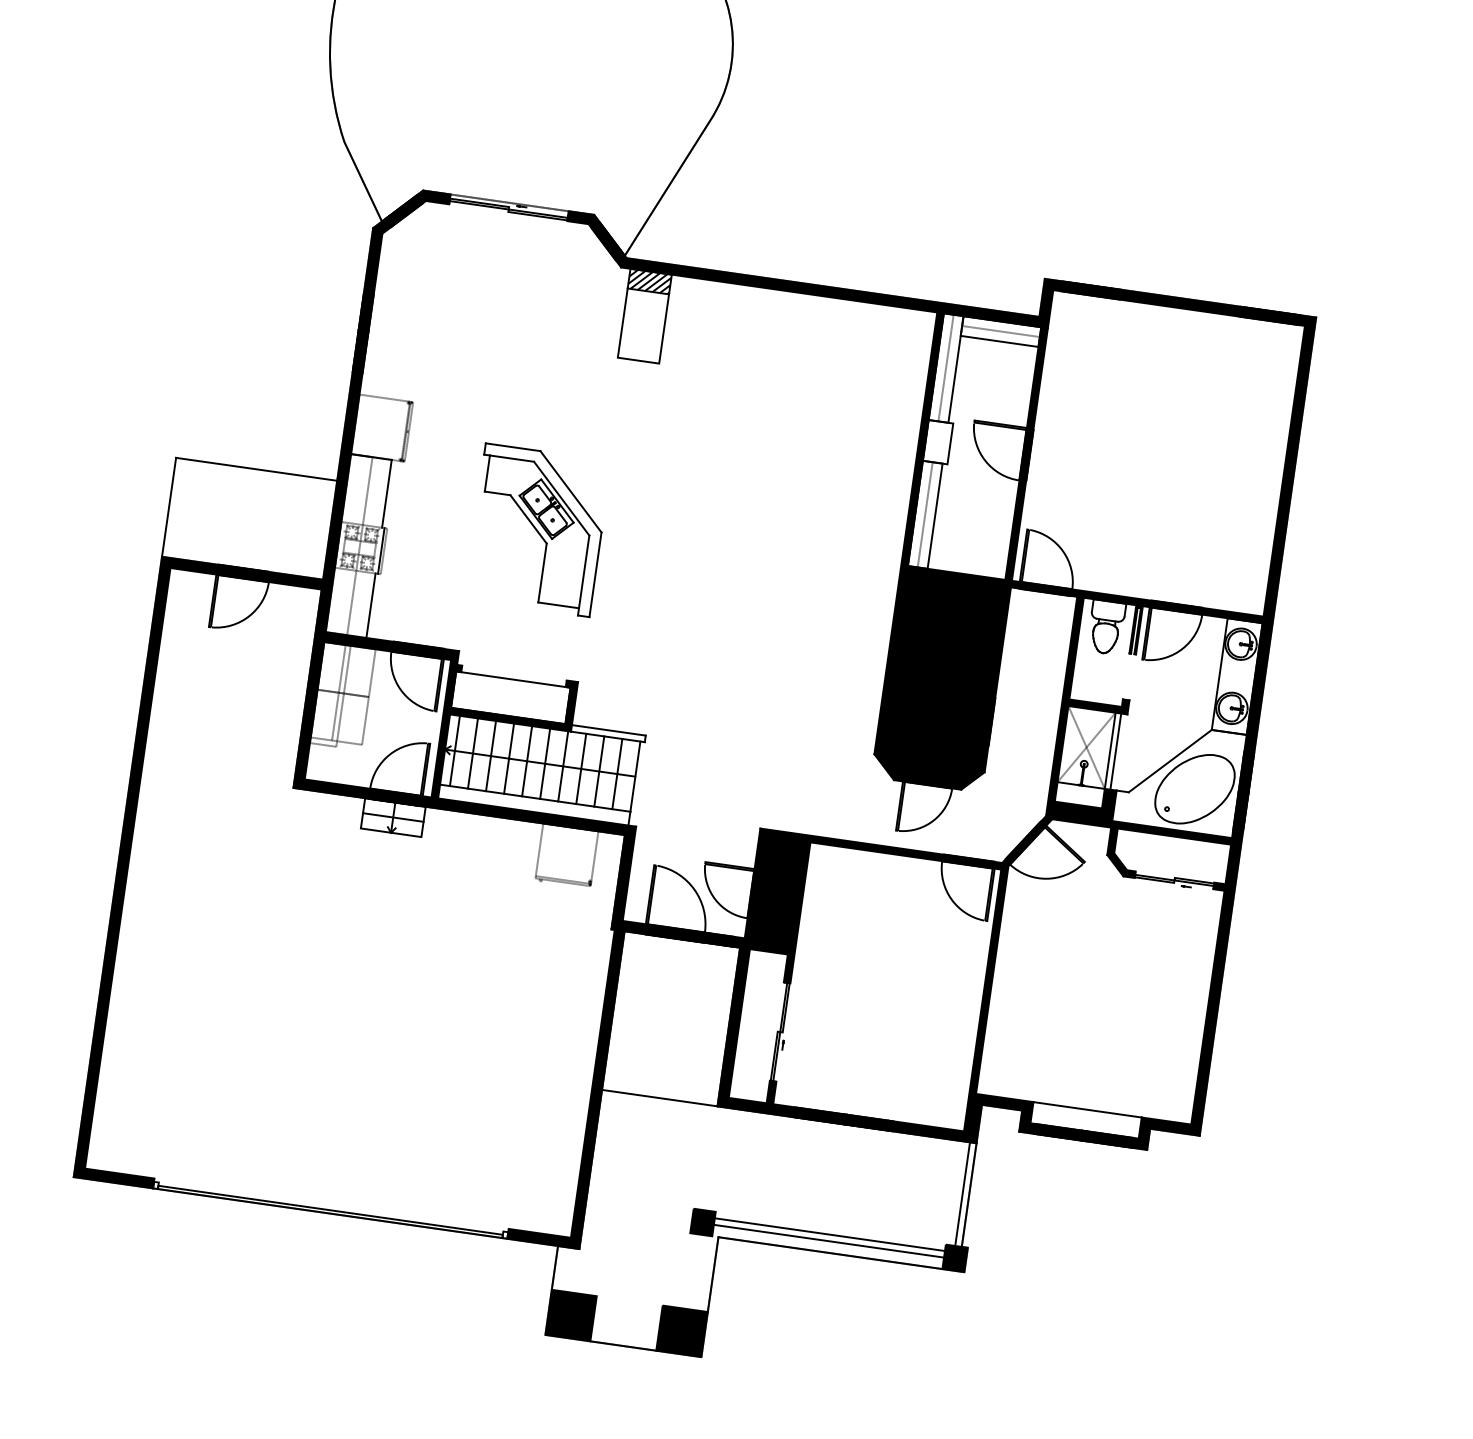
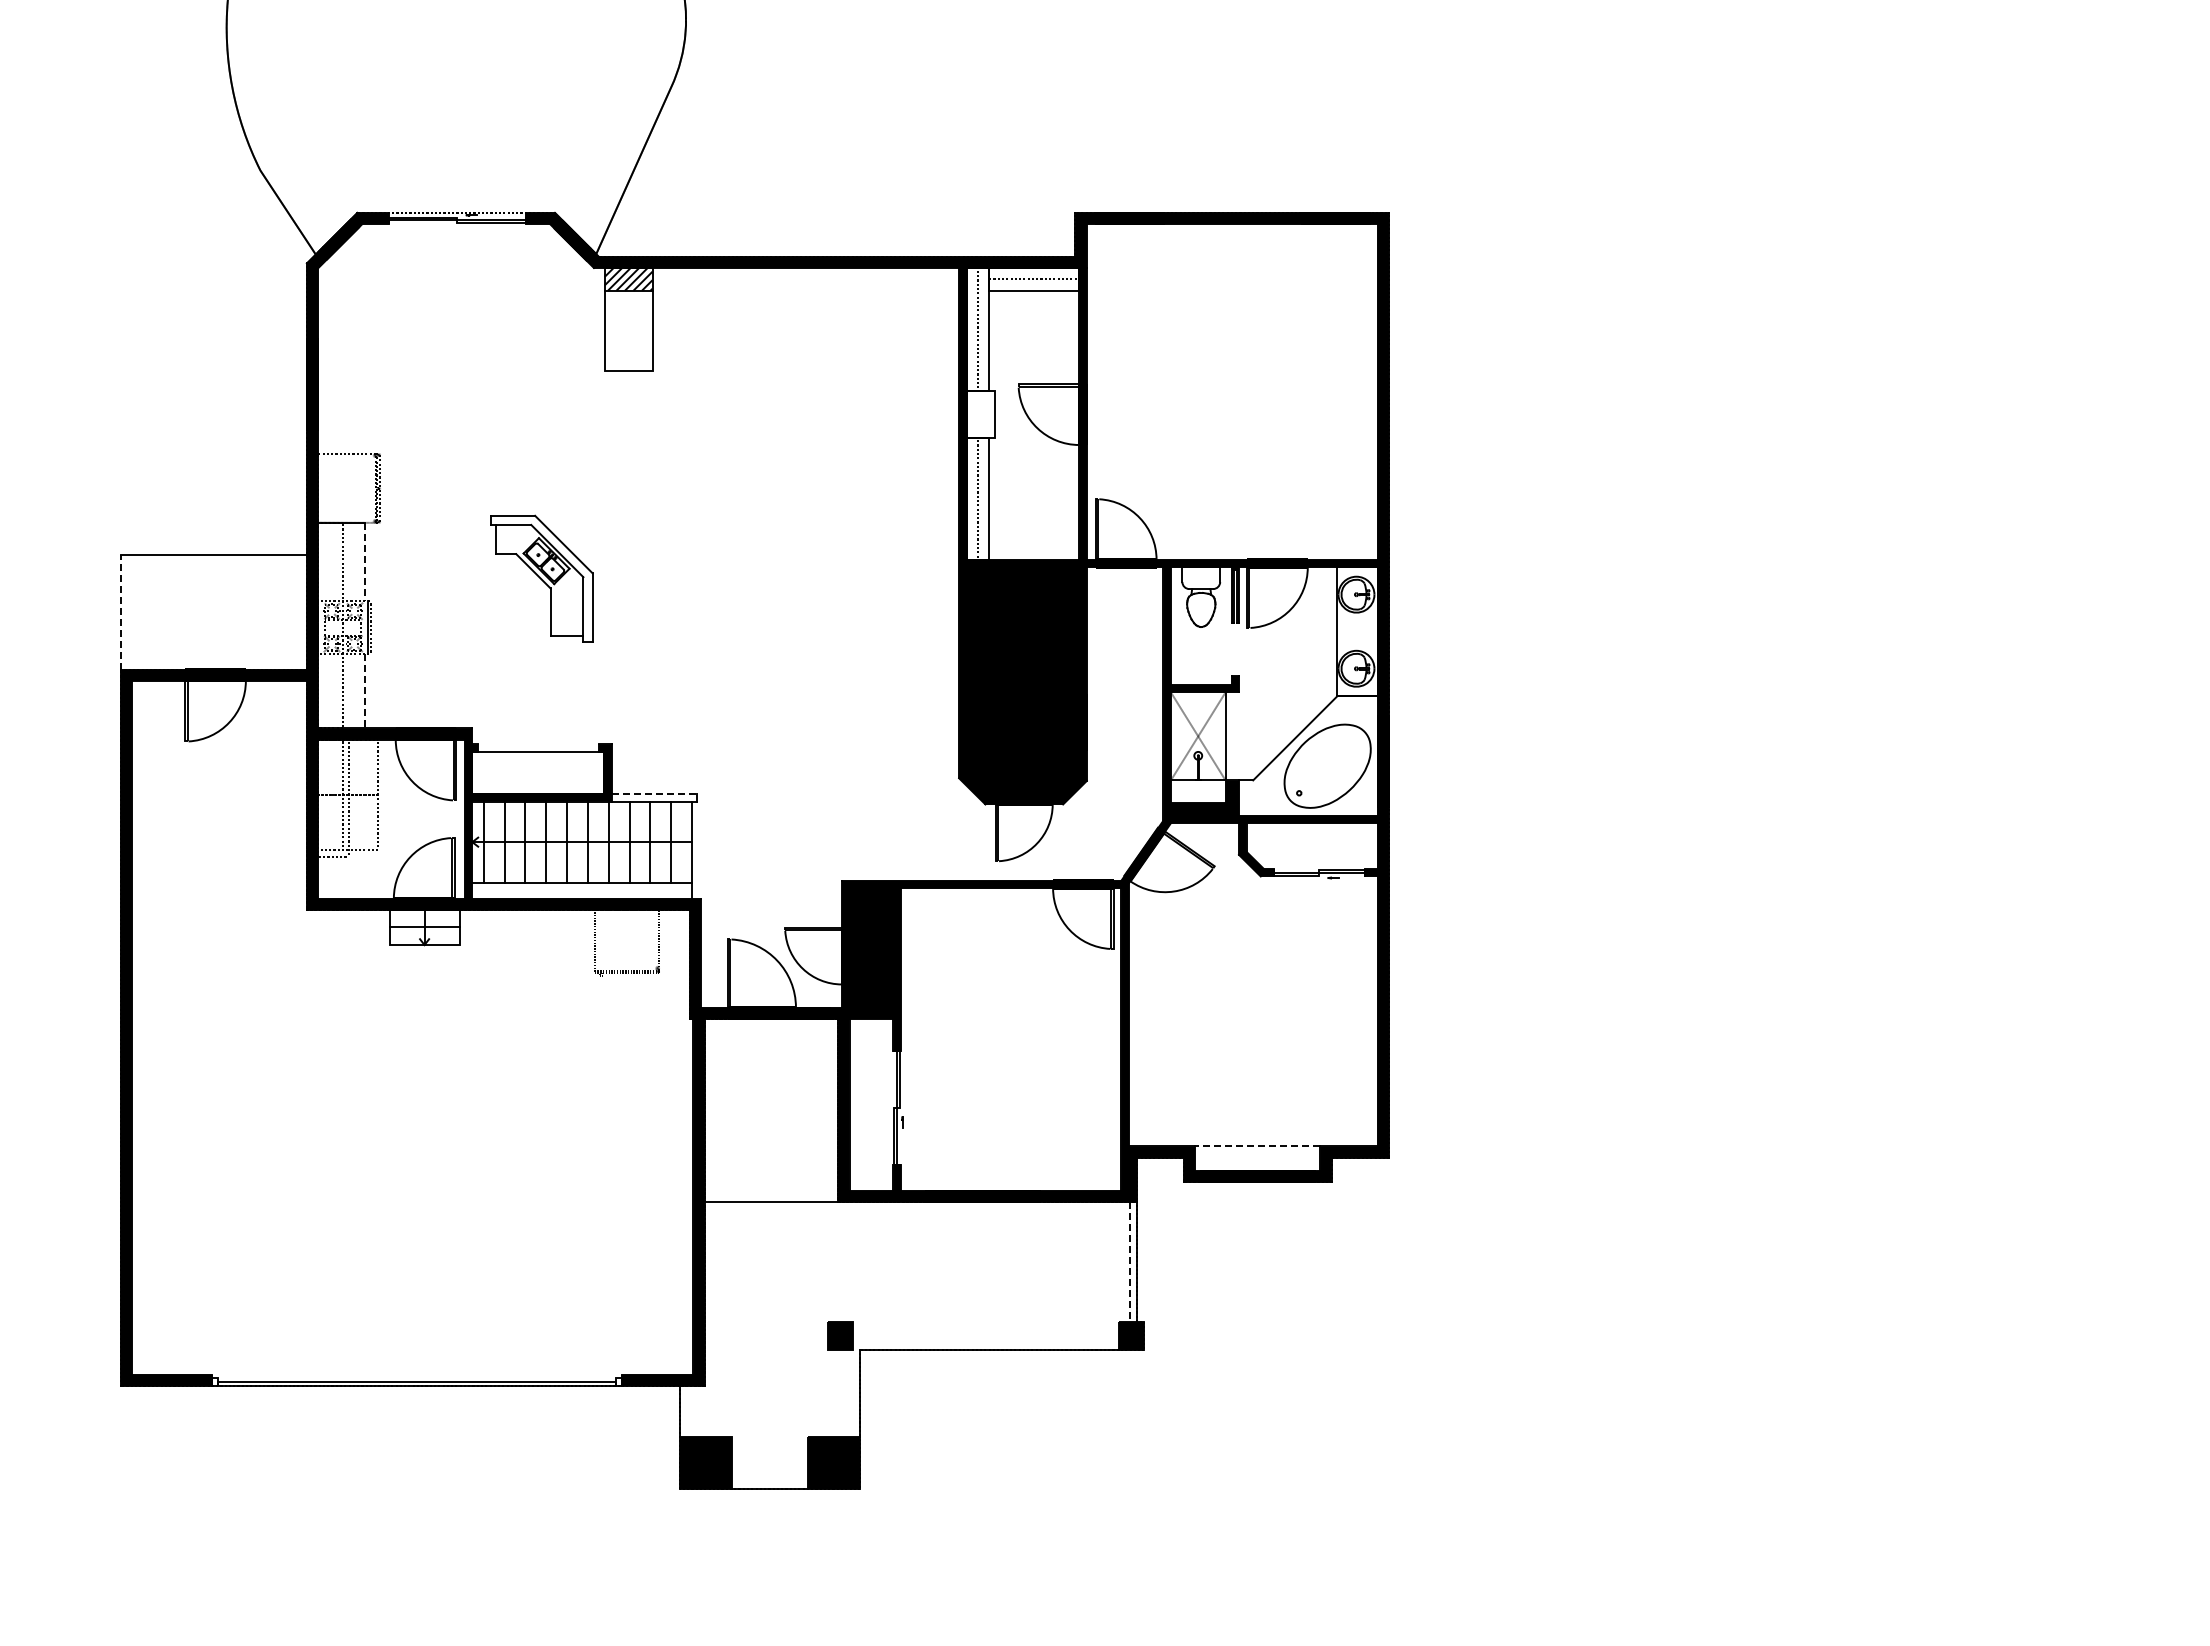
line: (387, 494) -> (365, 562), solid -> dashed
line: (168, 506) -> (120, 611), solid -> dashed
part: (537, 529) -> (541, 578), size x0.7
line: (371, 605) -> (365, 691), solid -> dashed
line: (608, 730) -> (654, 794), solid -> dashed
line: (1115, 751) -> (1231, 736), removed
line: (1087, 1109) -> (1257, 1146), solid -> dashed
line: (962, 1194) -> (1129, 1262), solid -> dashed
line: (830, 1234) -> (986, 1329), removed
line: (829, 1240) -> (986, 1336), removed

